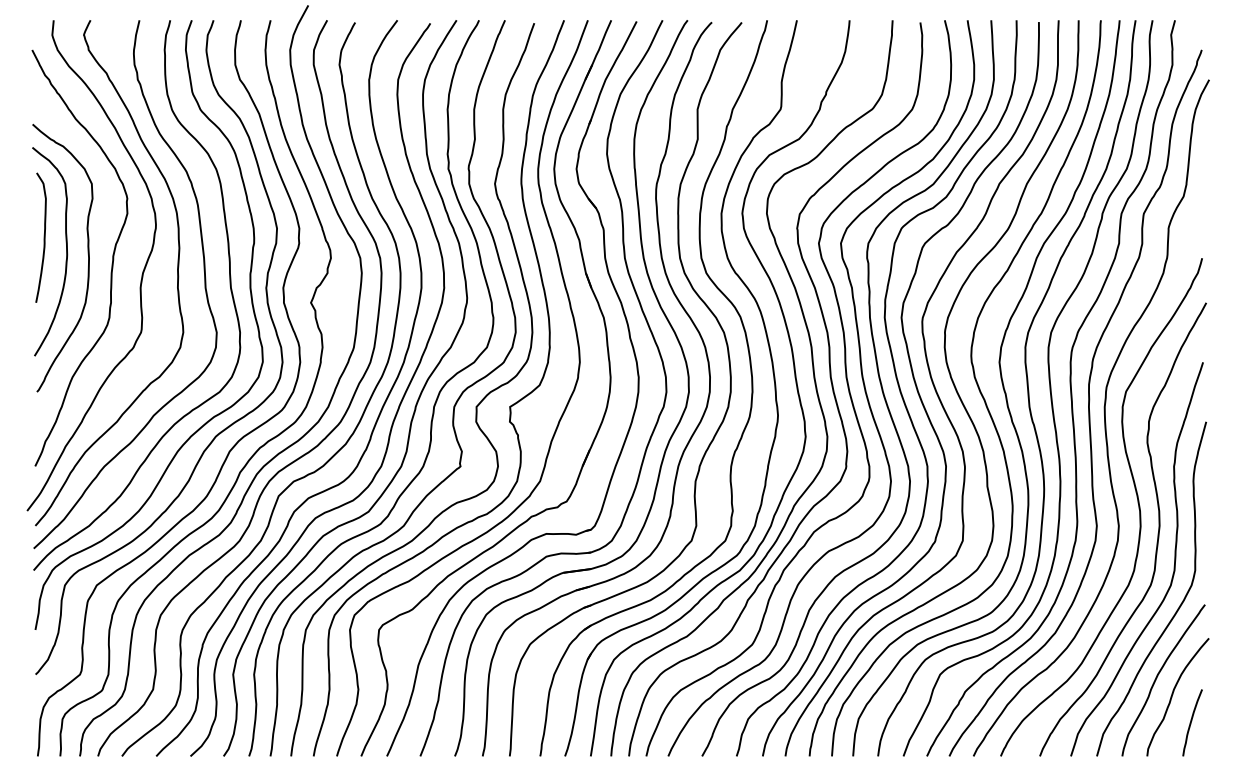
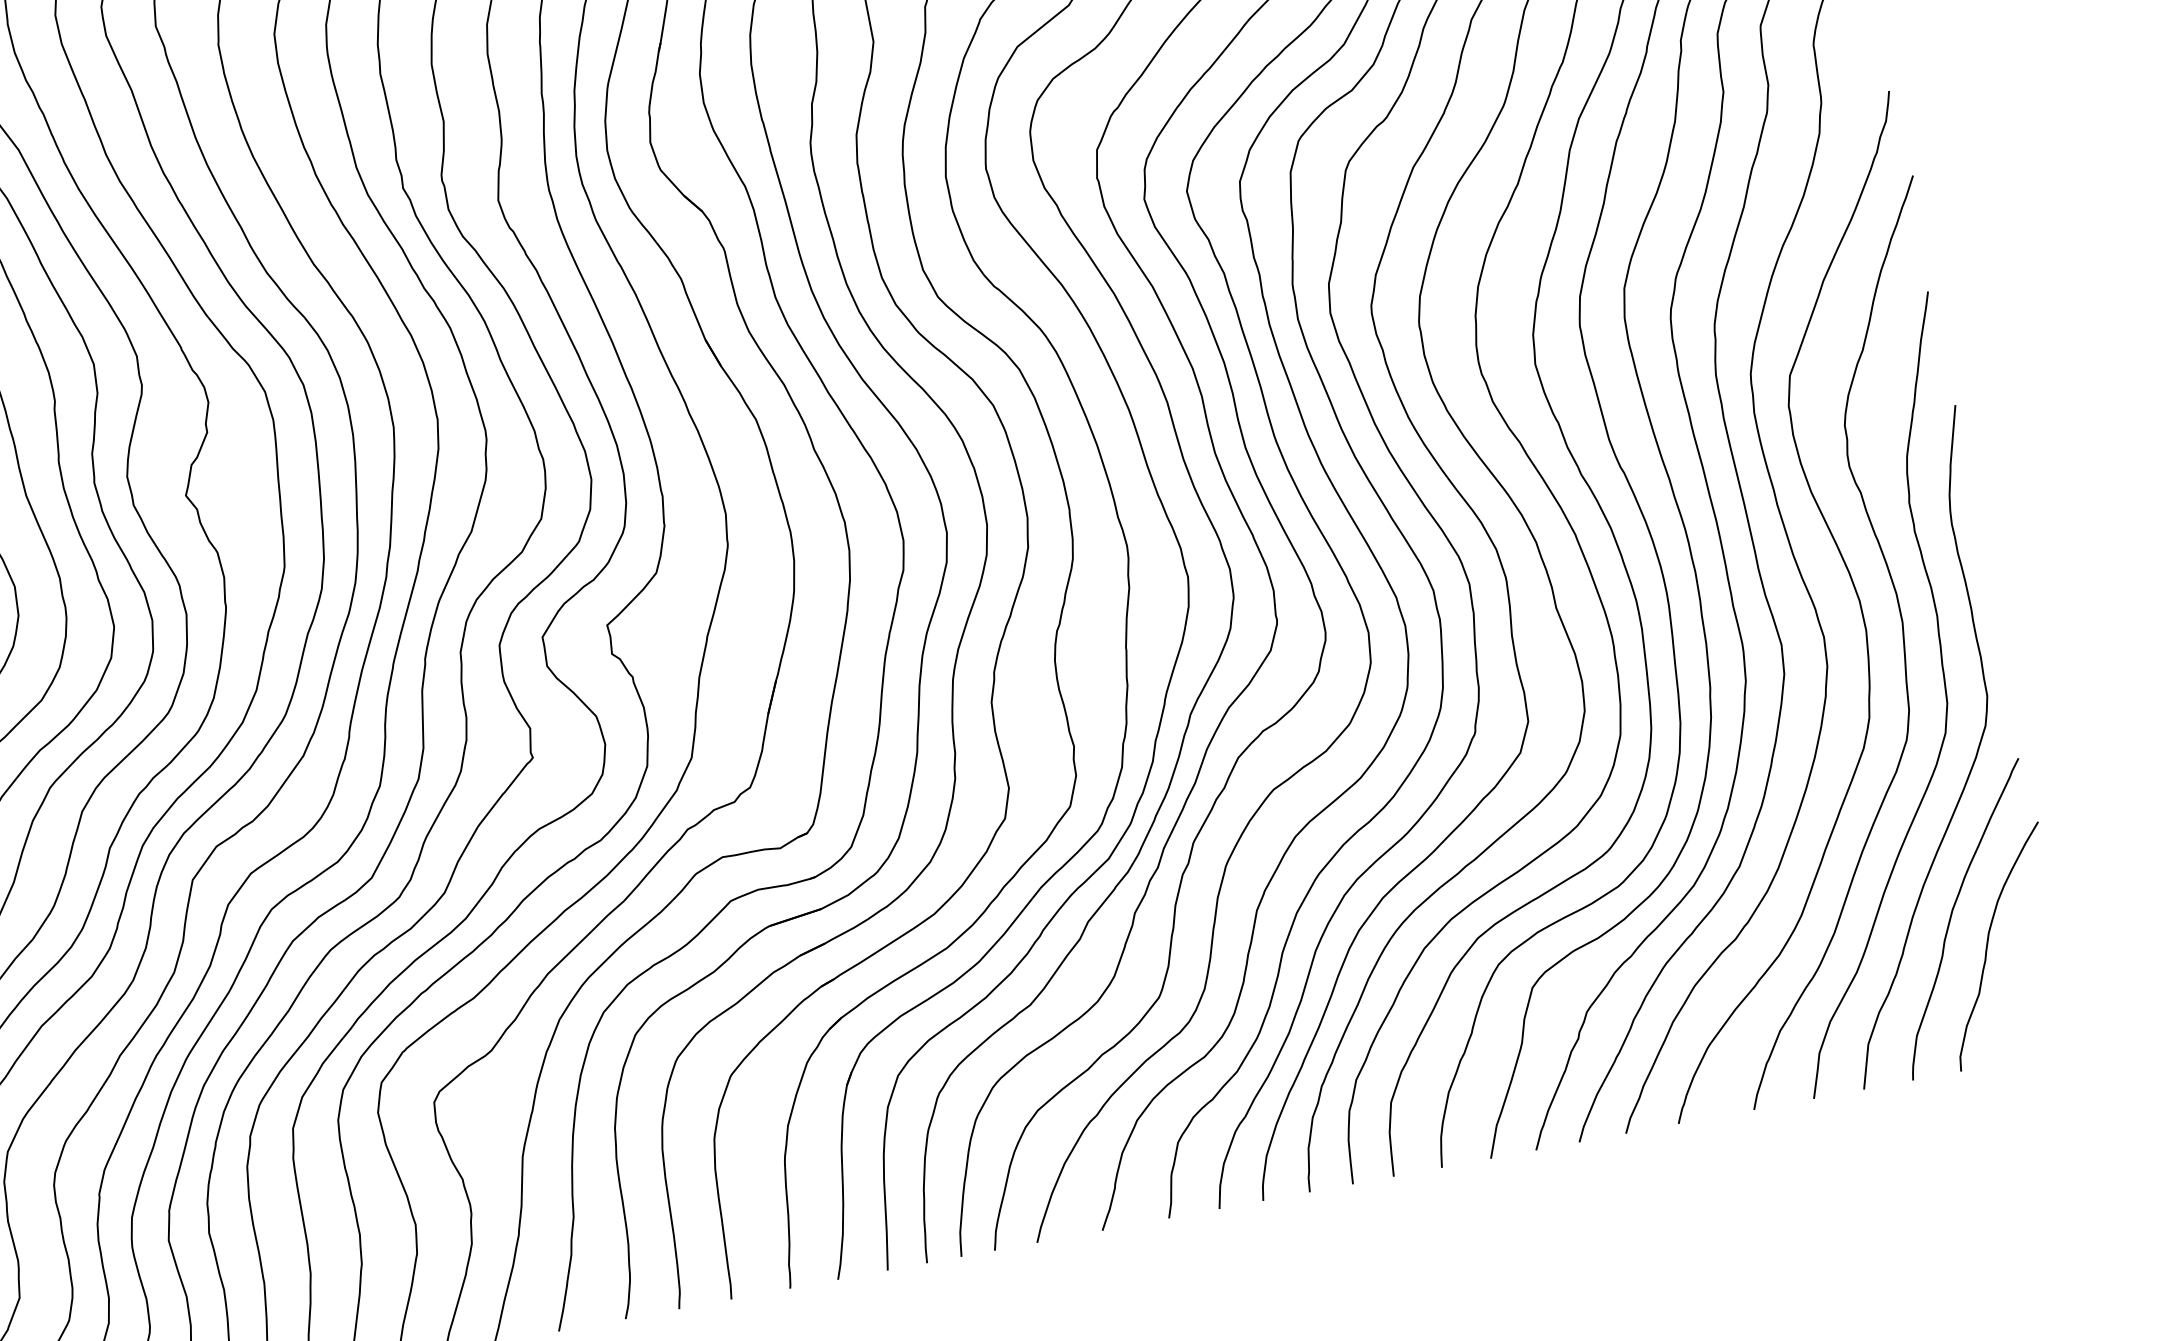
curve: (1192, 721) -> (2035, 988), removed

